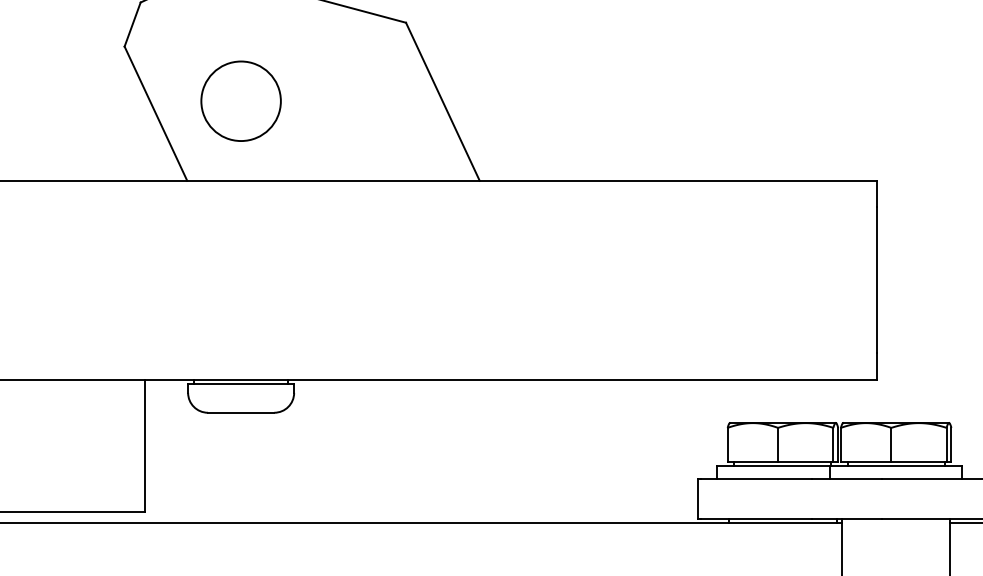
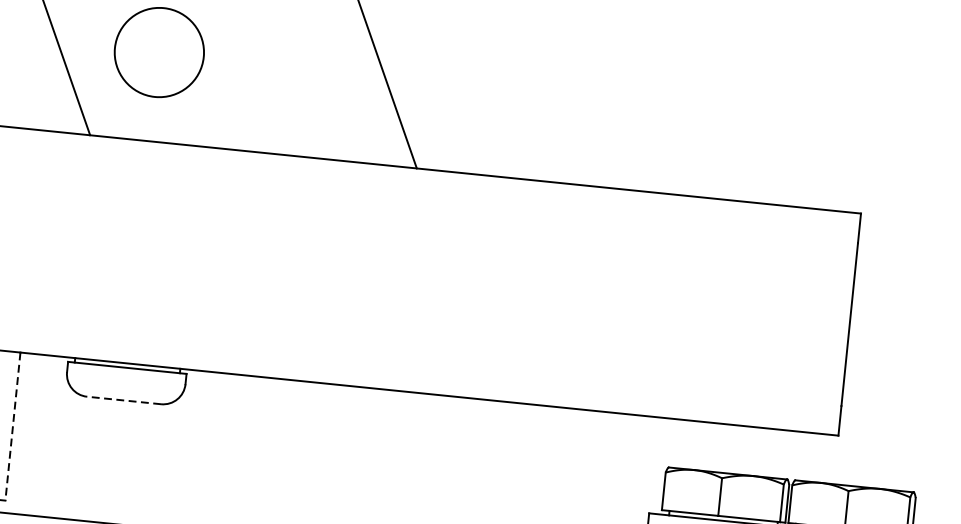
line: (240, 412) -> (123, 400), solid -> dashed
line: (145, 446) -> (13, 427), solid -> dashed

